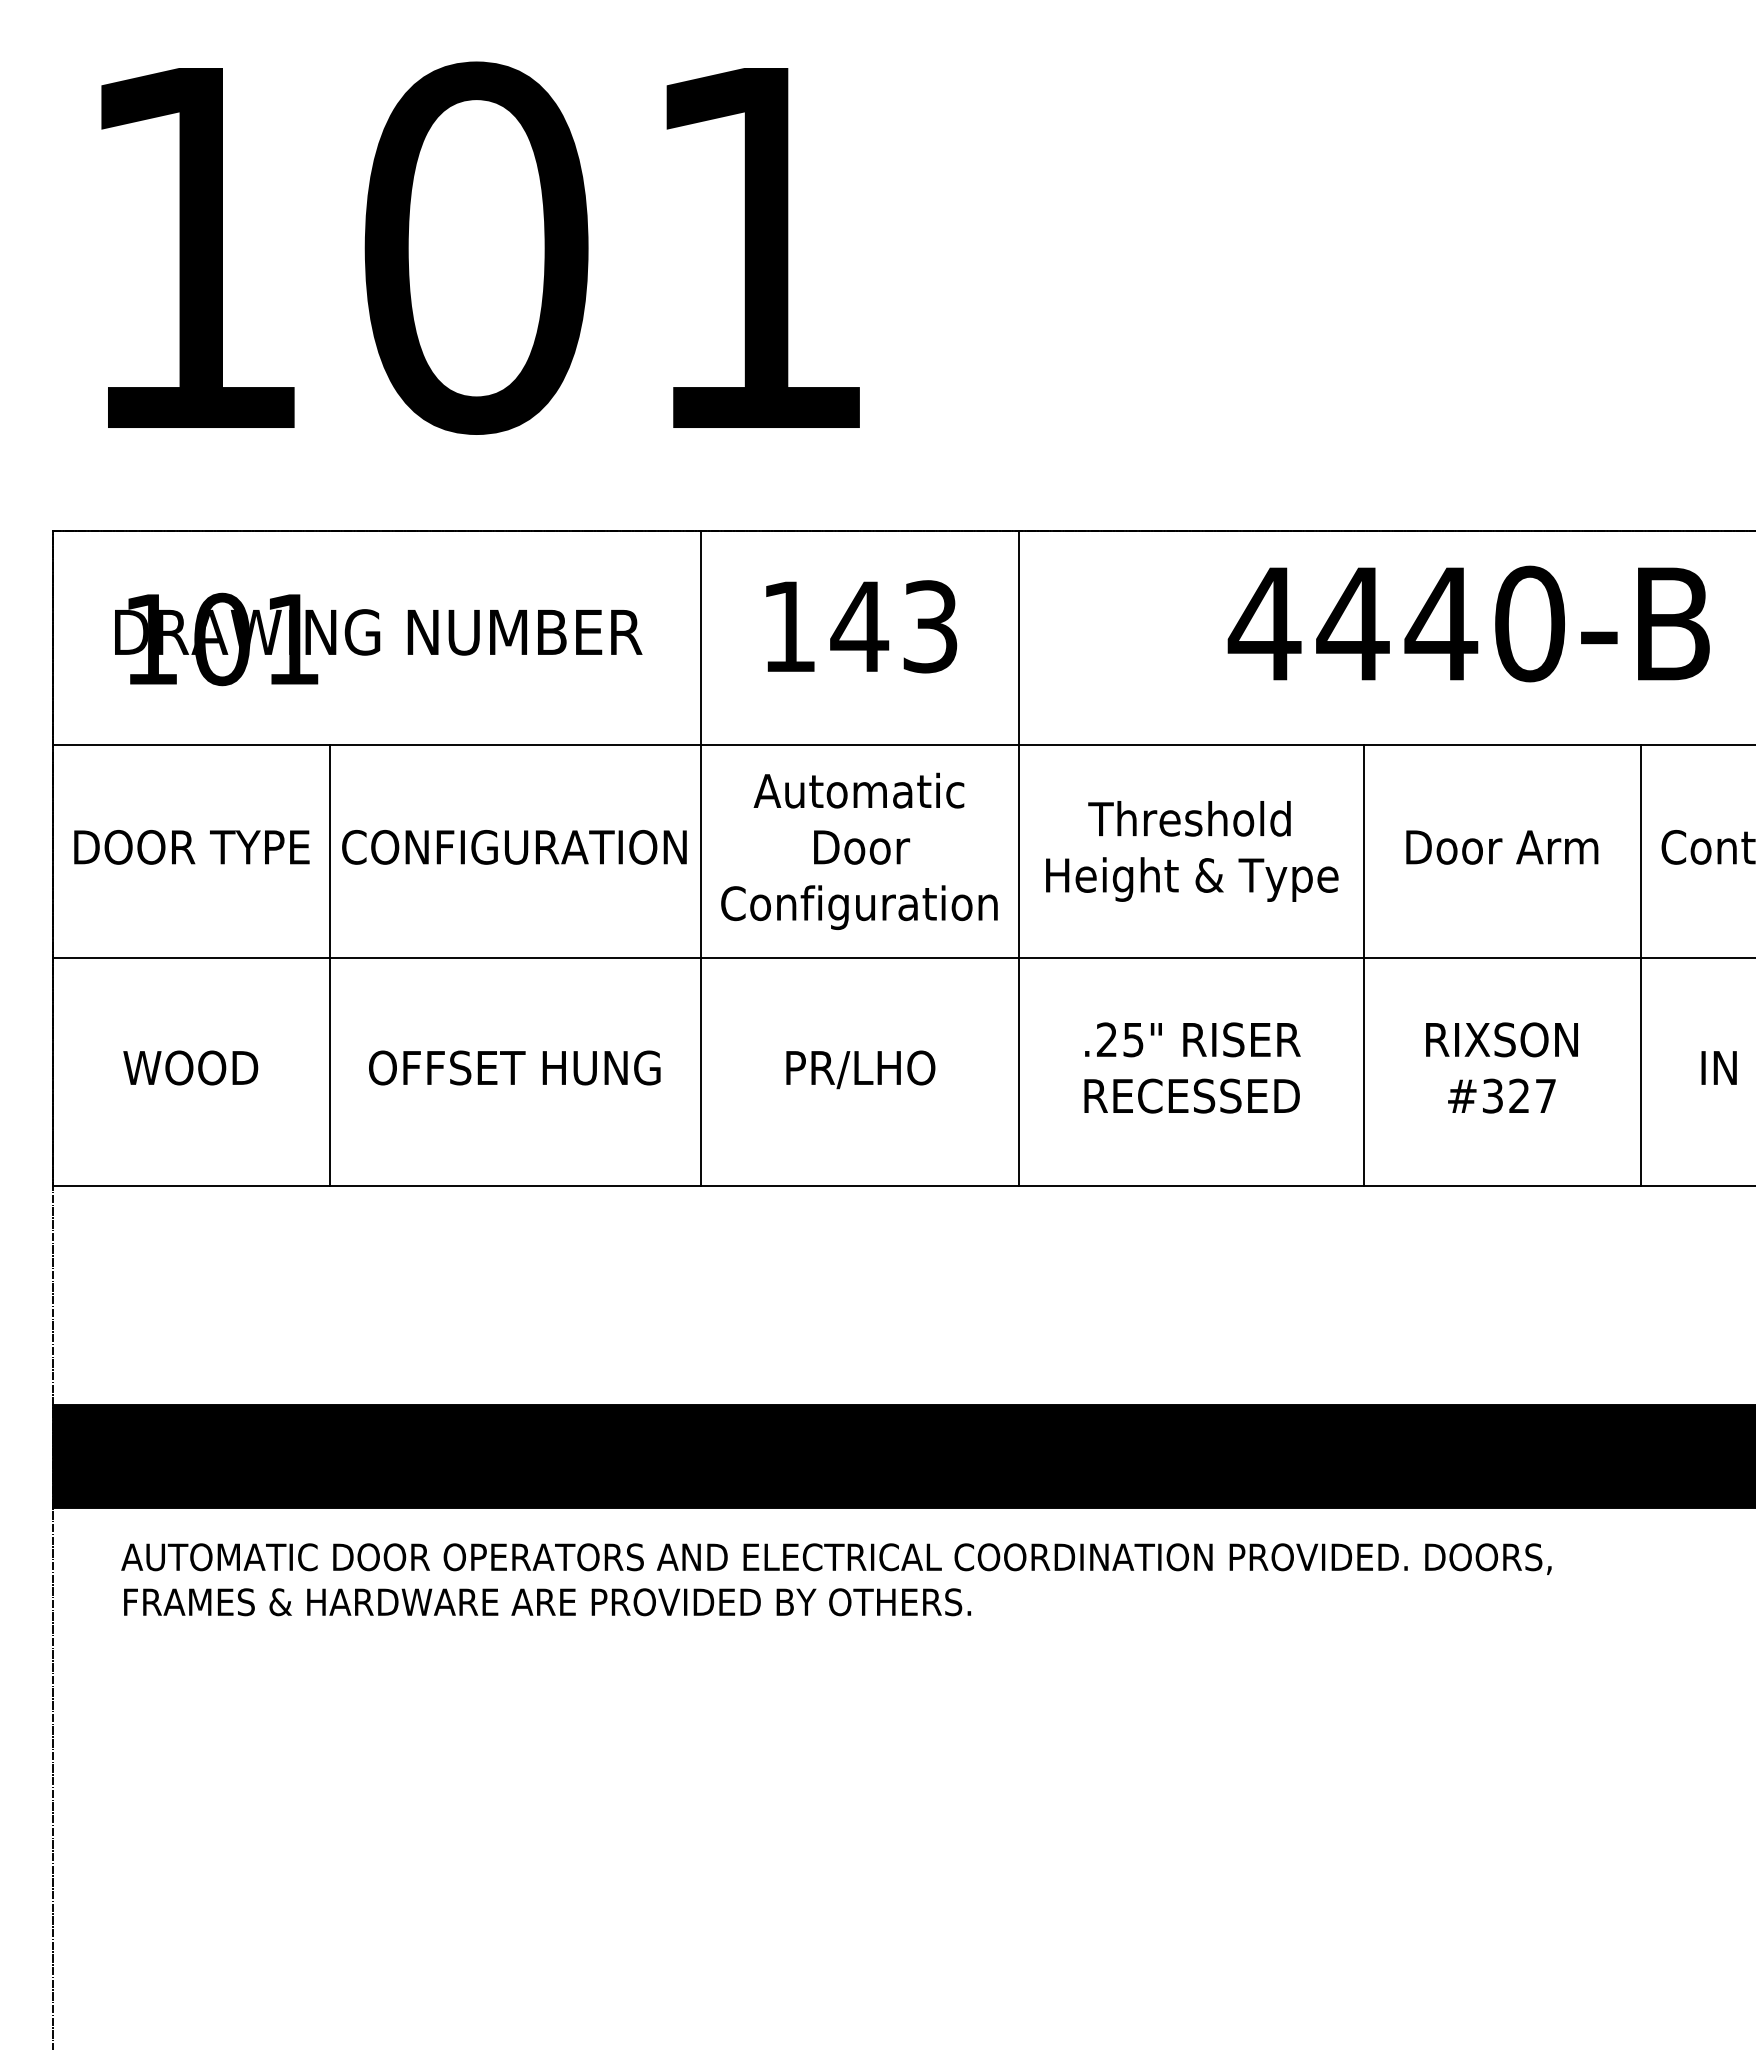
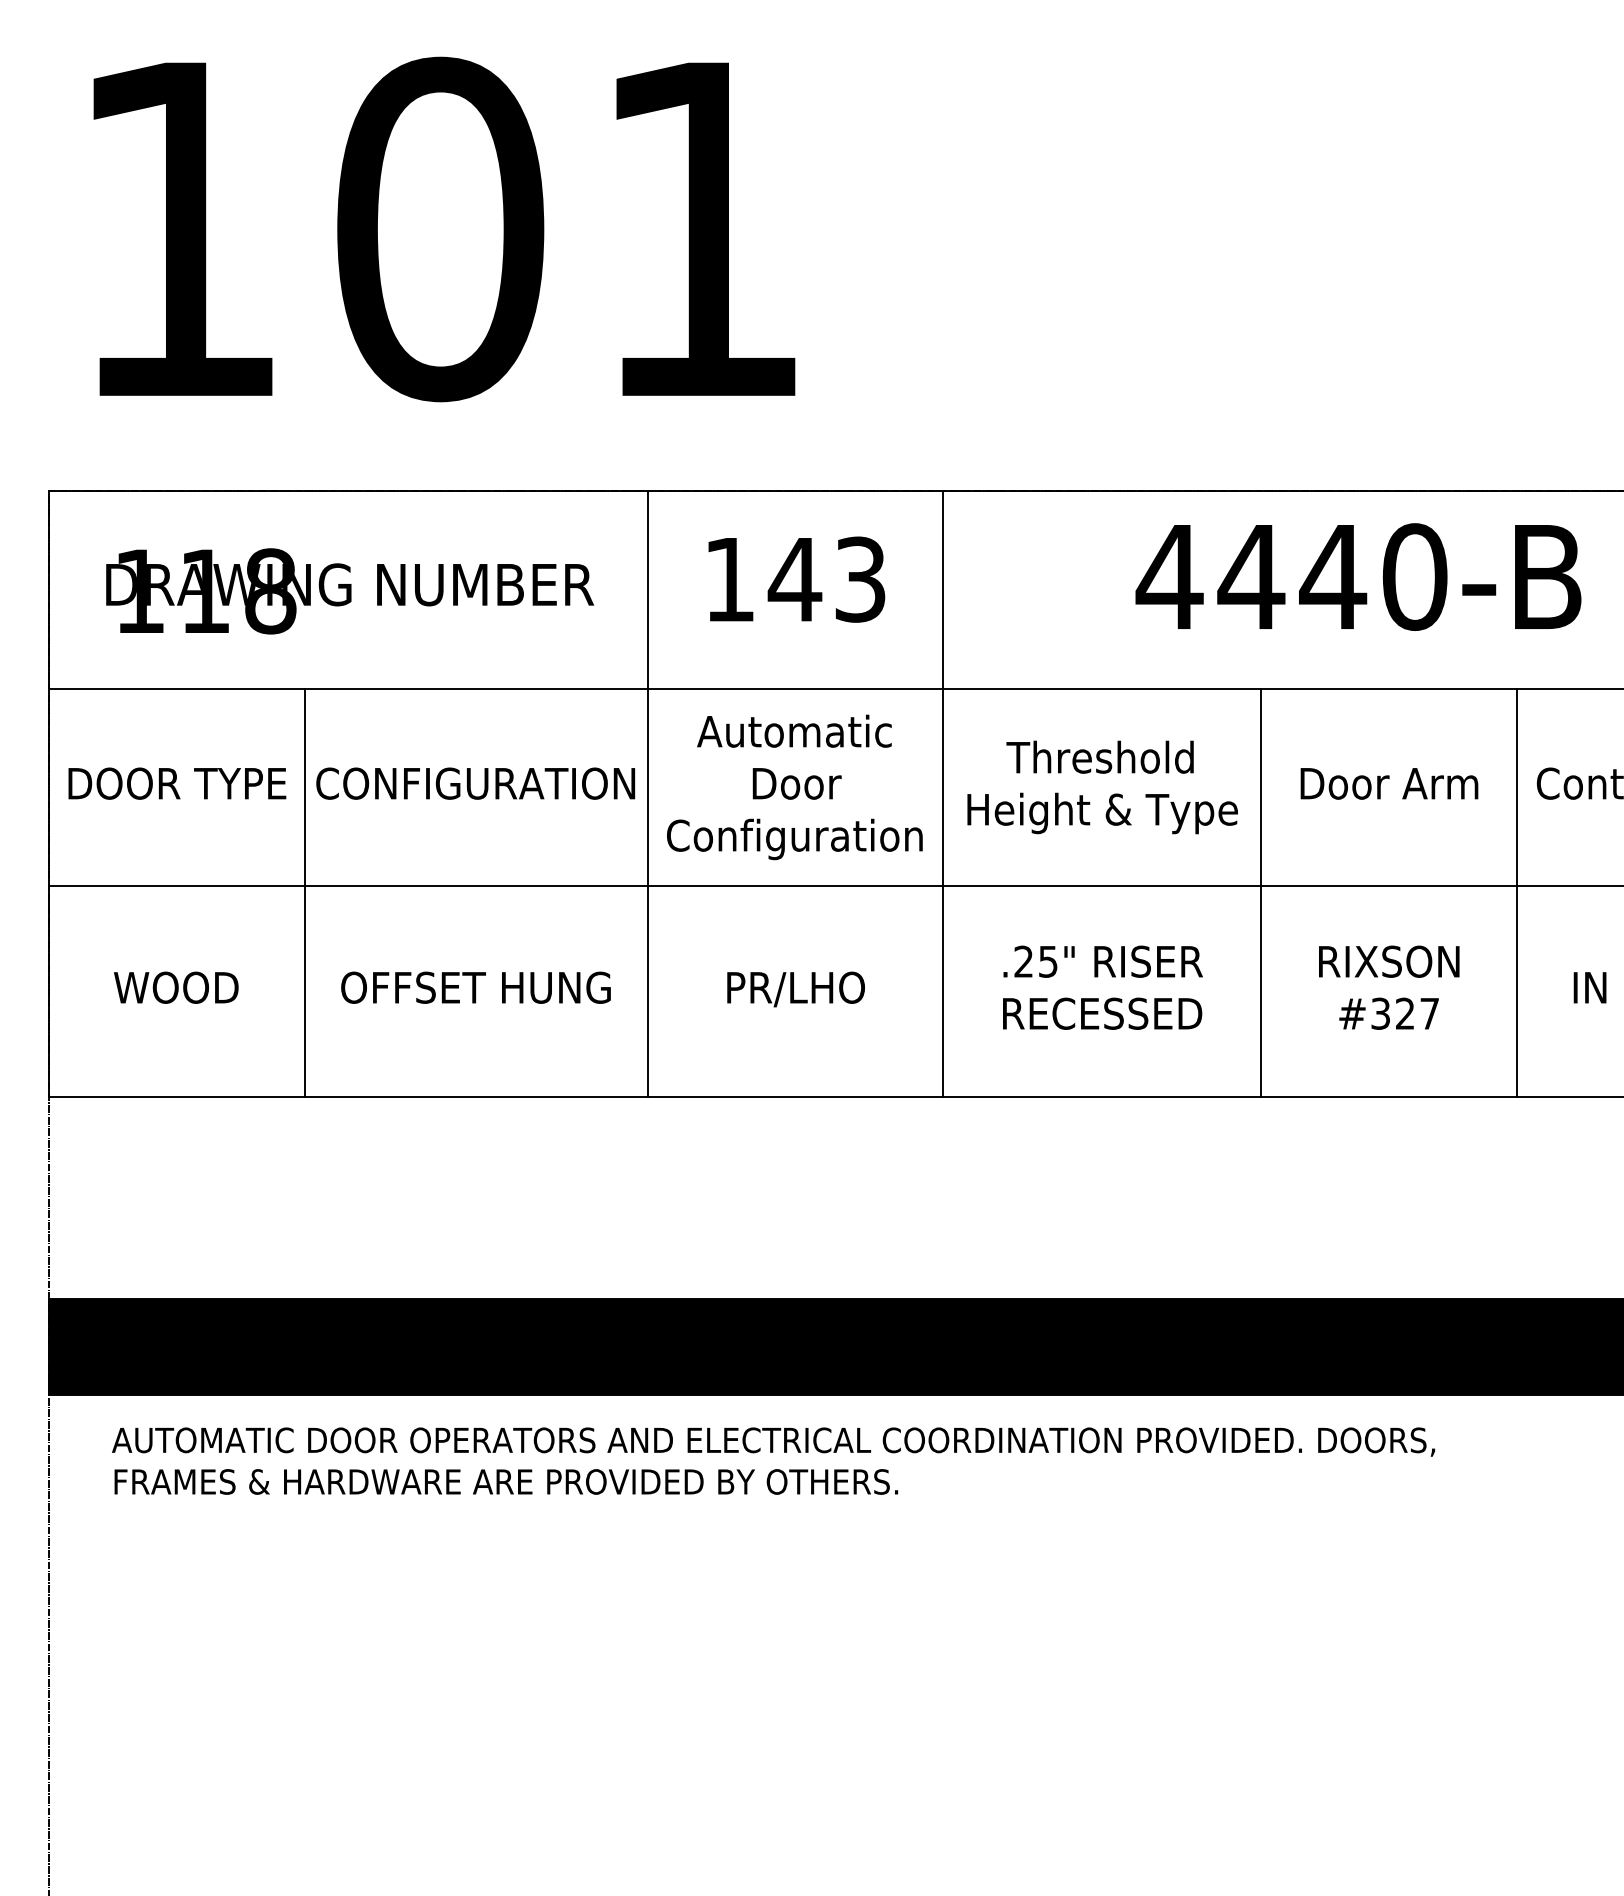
text: (257, 639) -> (238, 591), 101 -> 118

